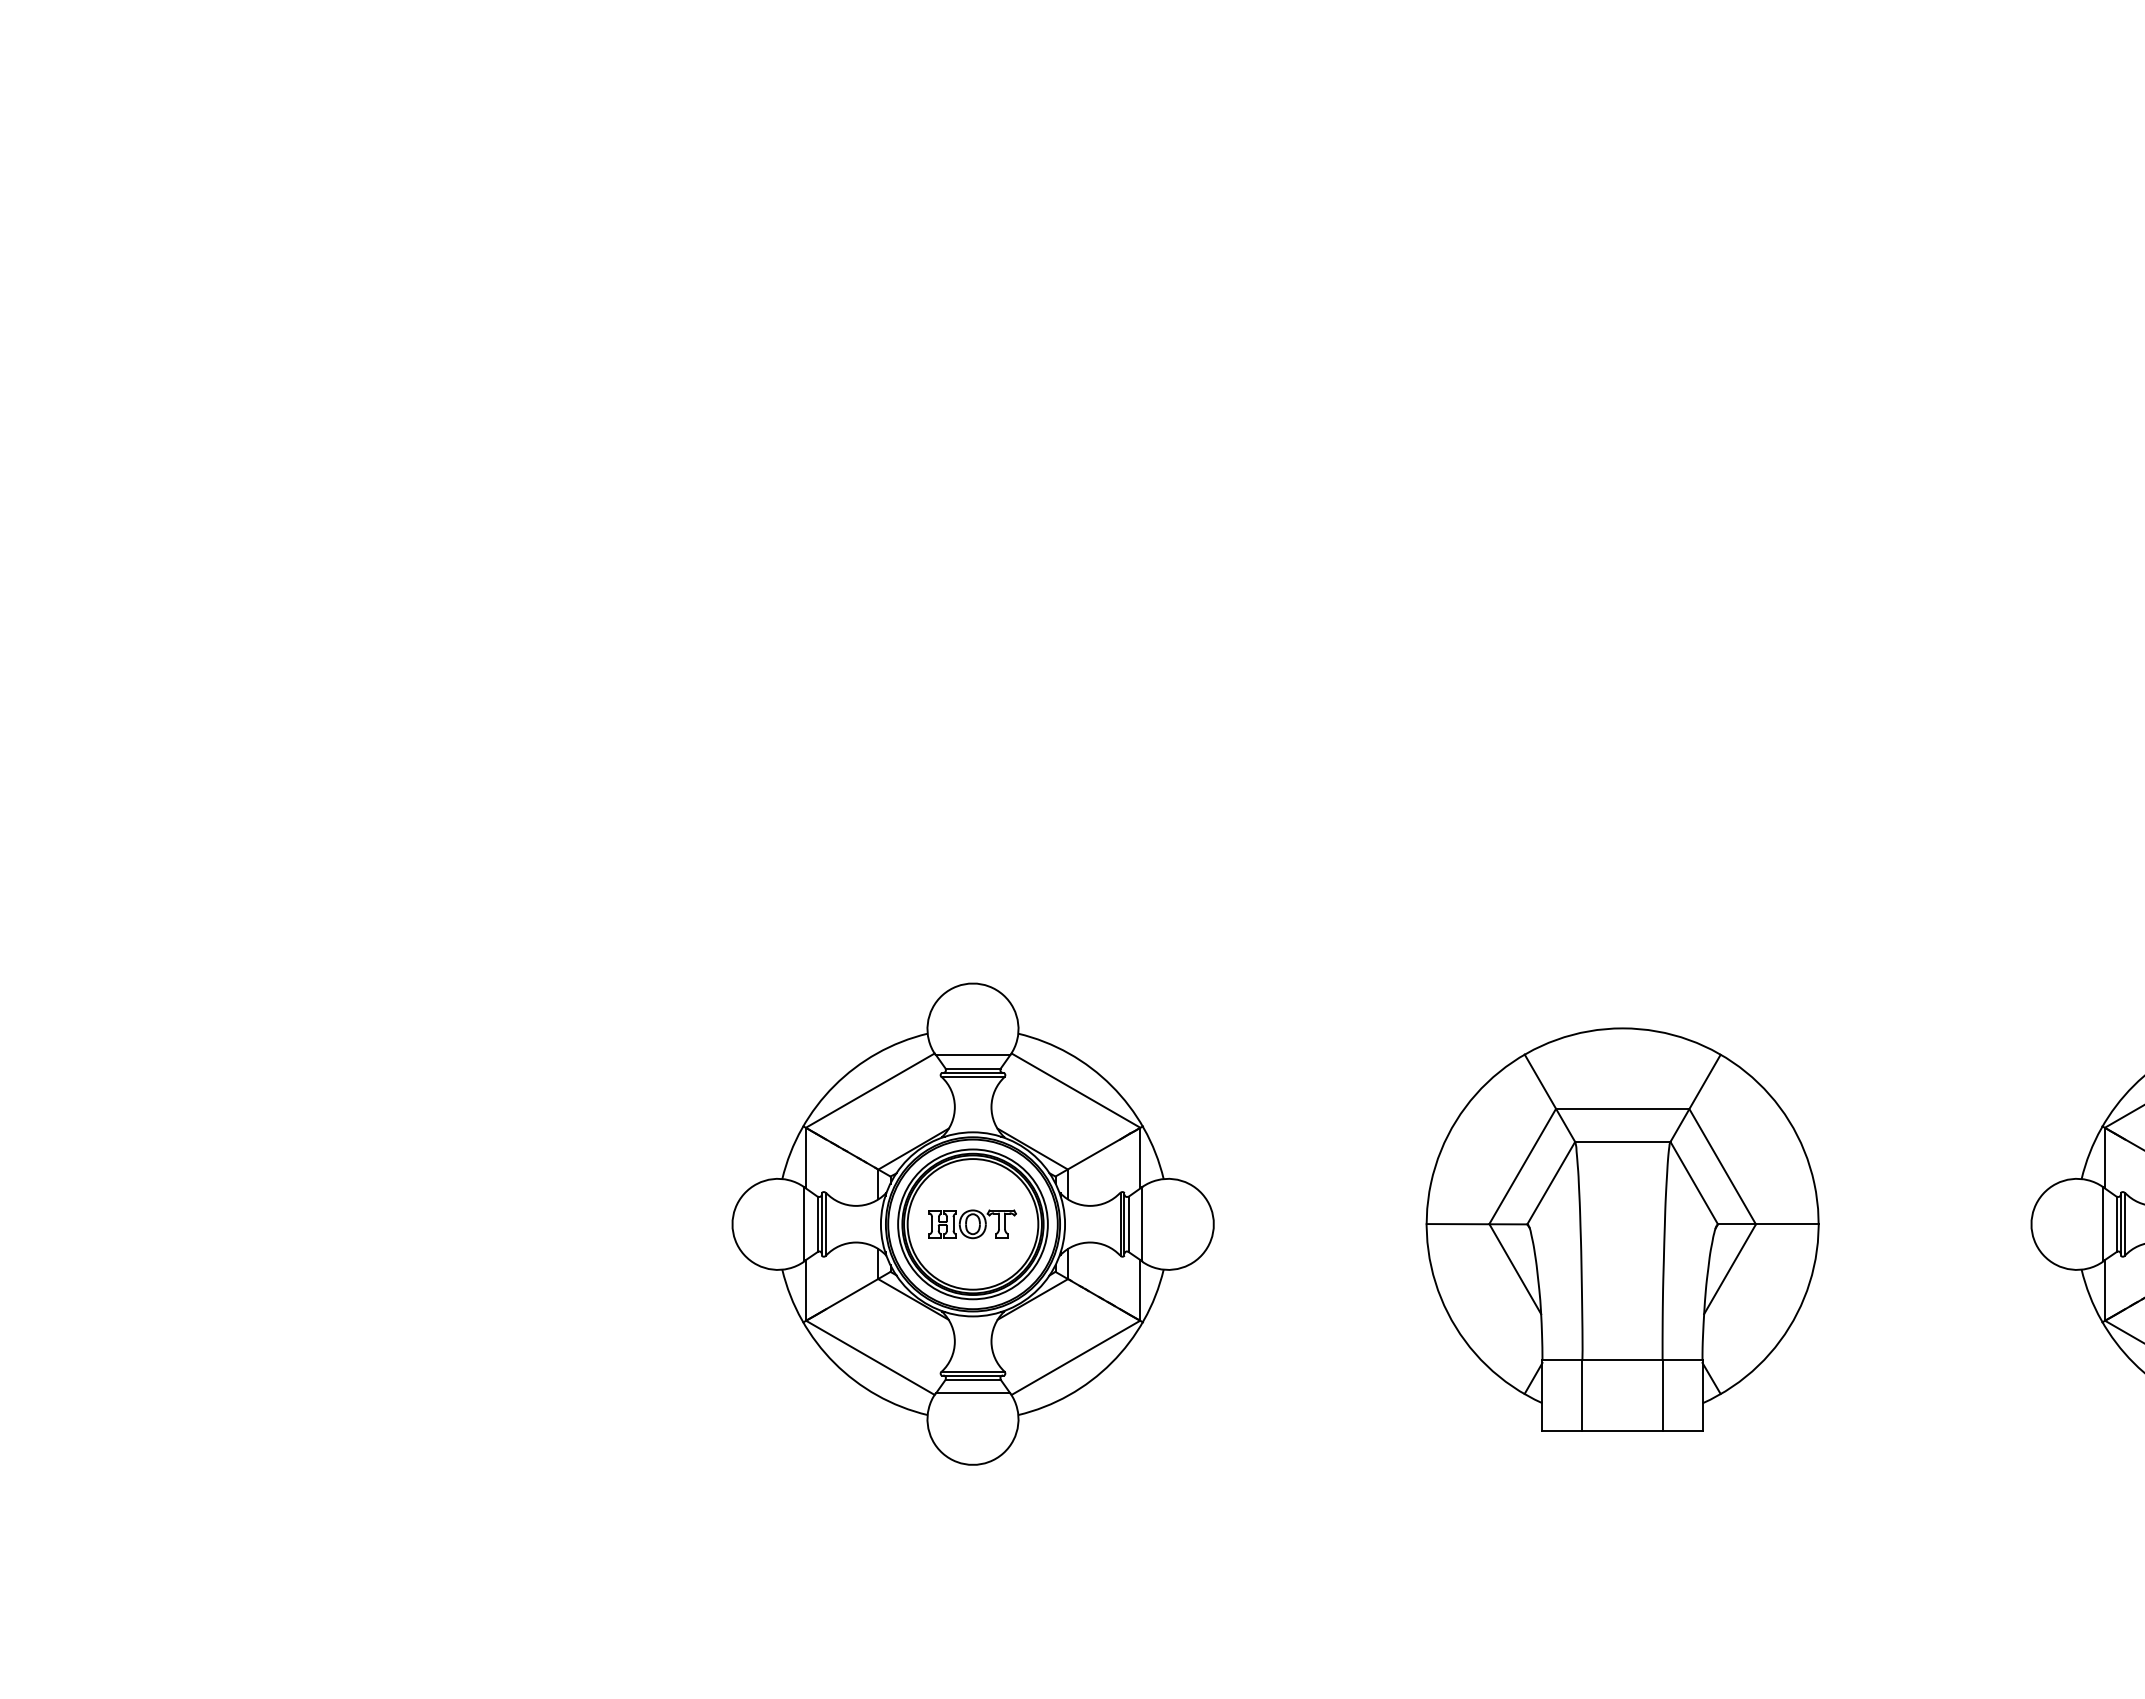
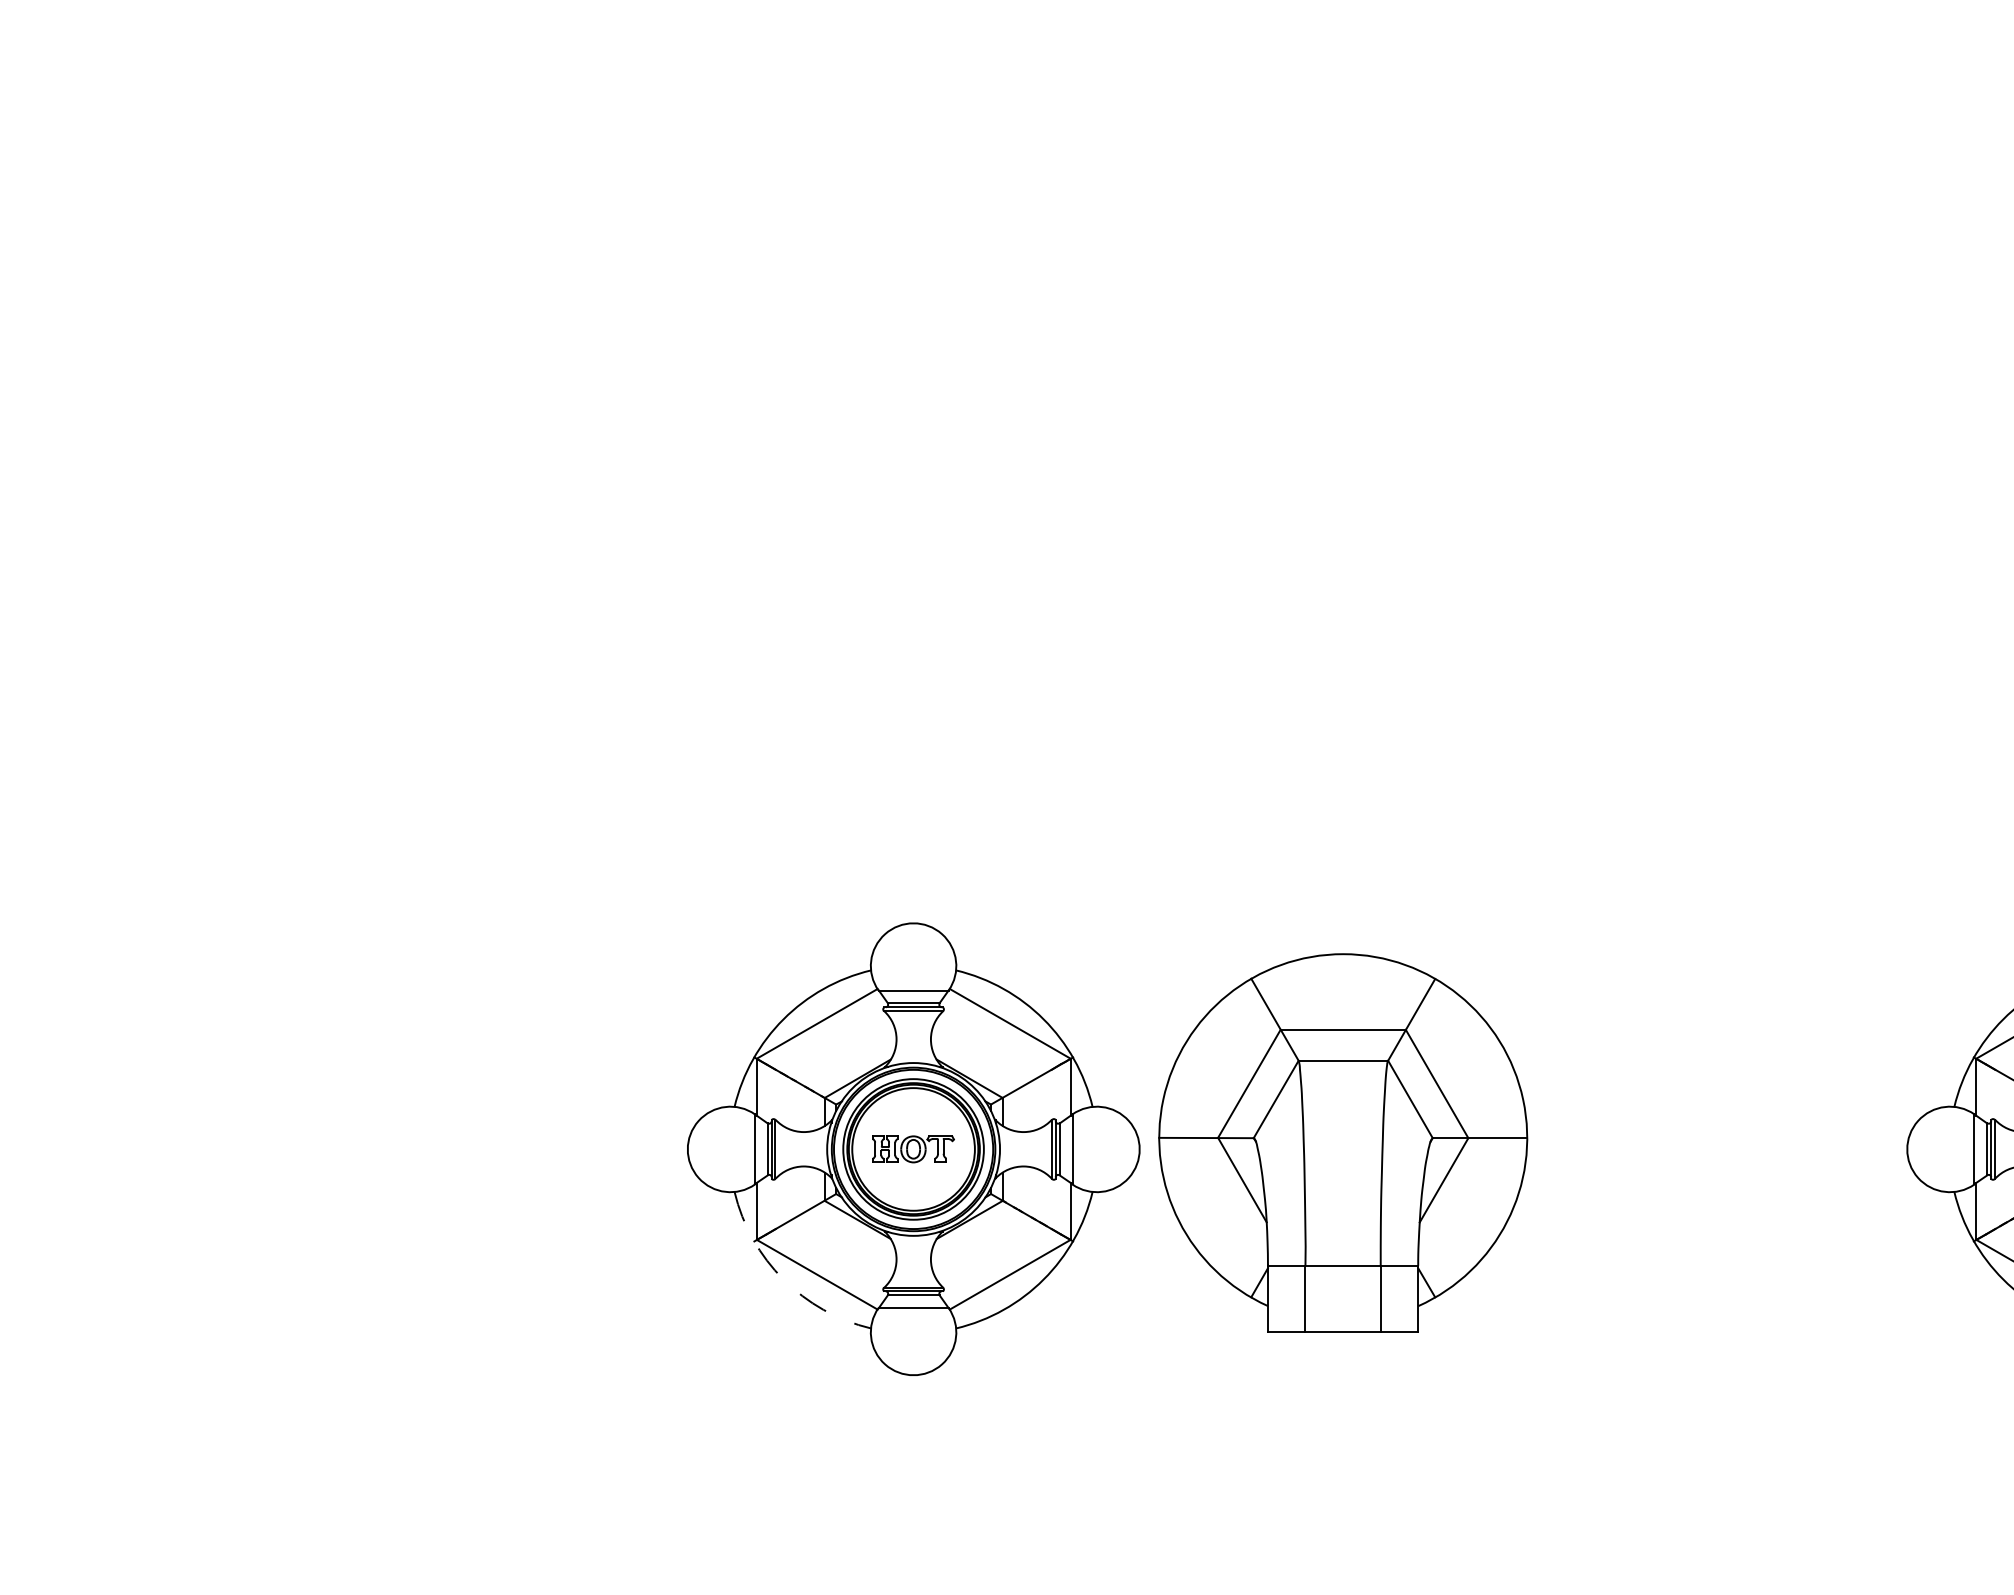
part: (1622, 1229) -> (1343, 1142), moved
arc: (834, 1362) -> (783, 1279), solid -> dashed

